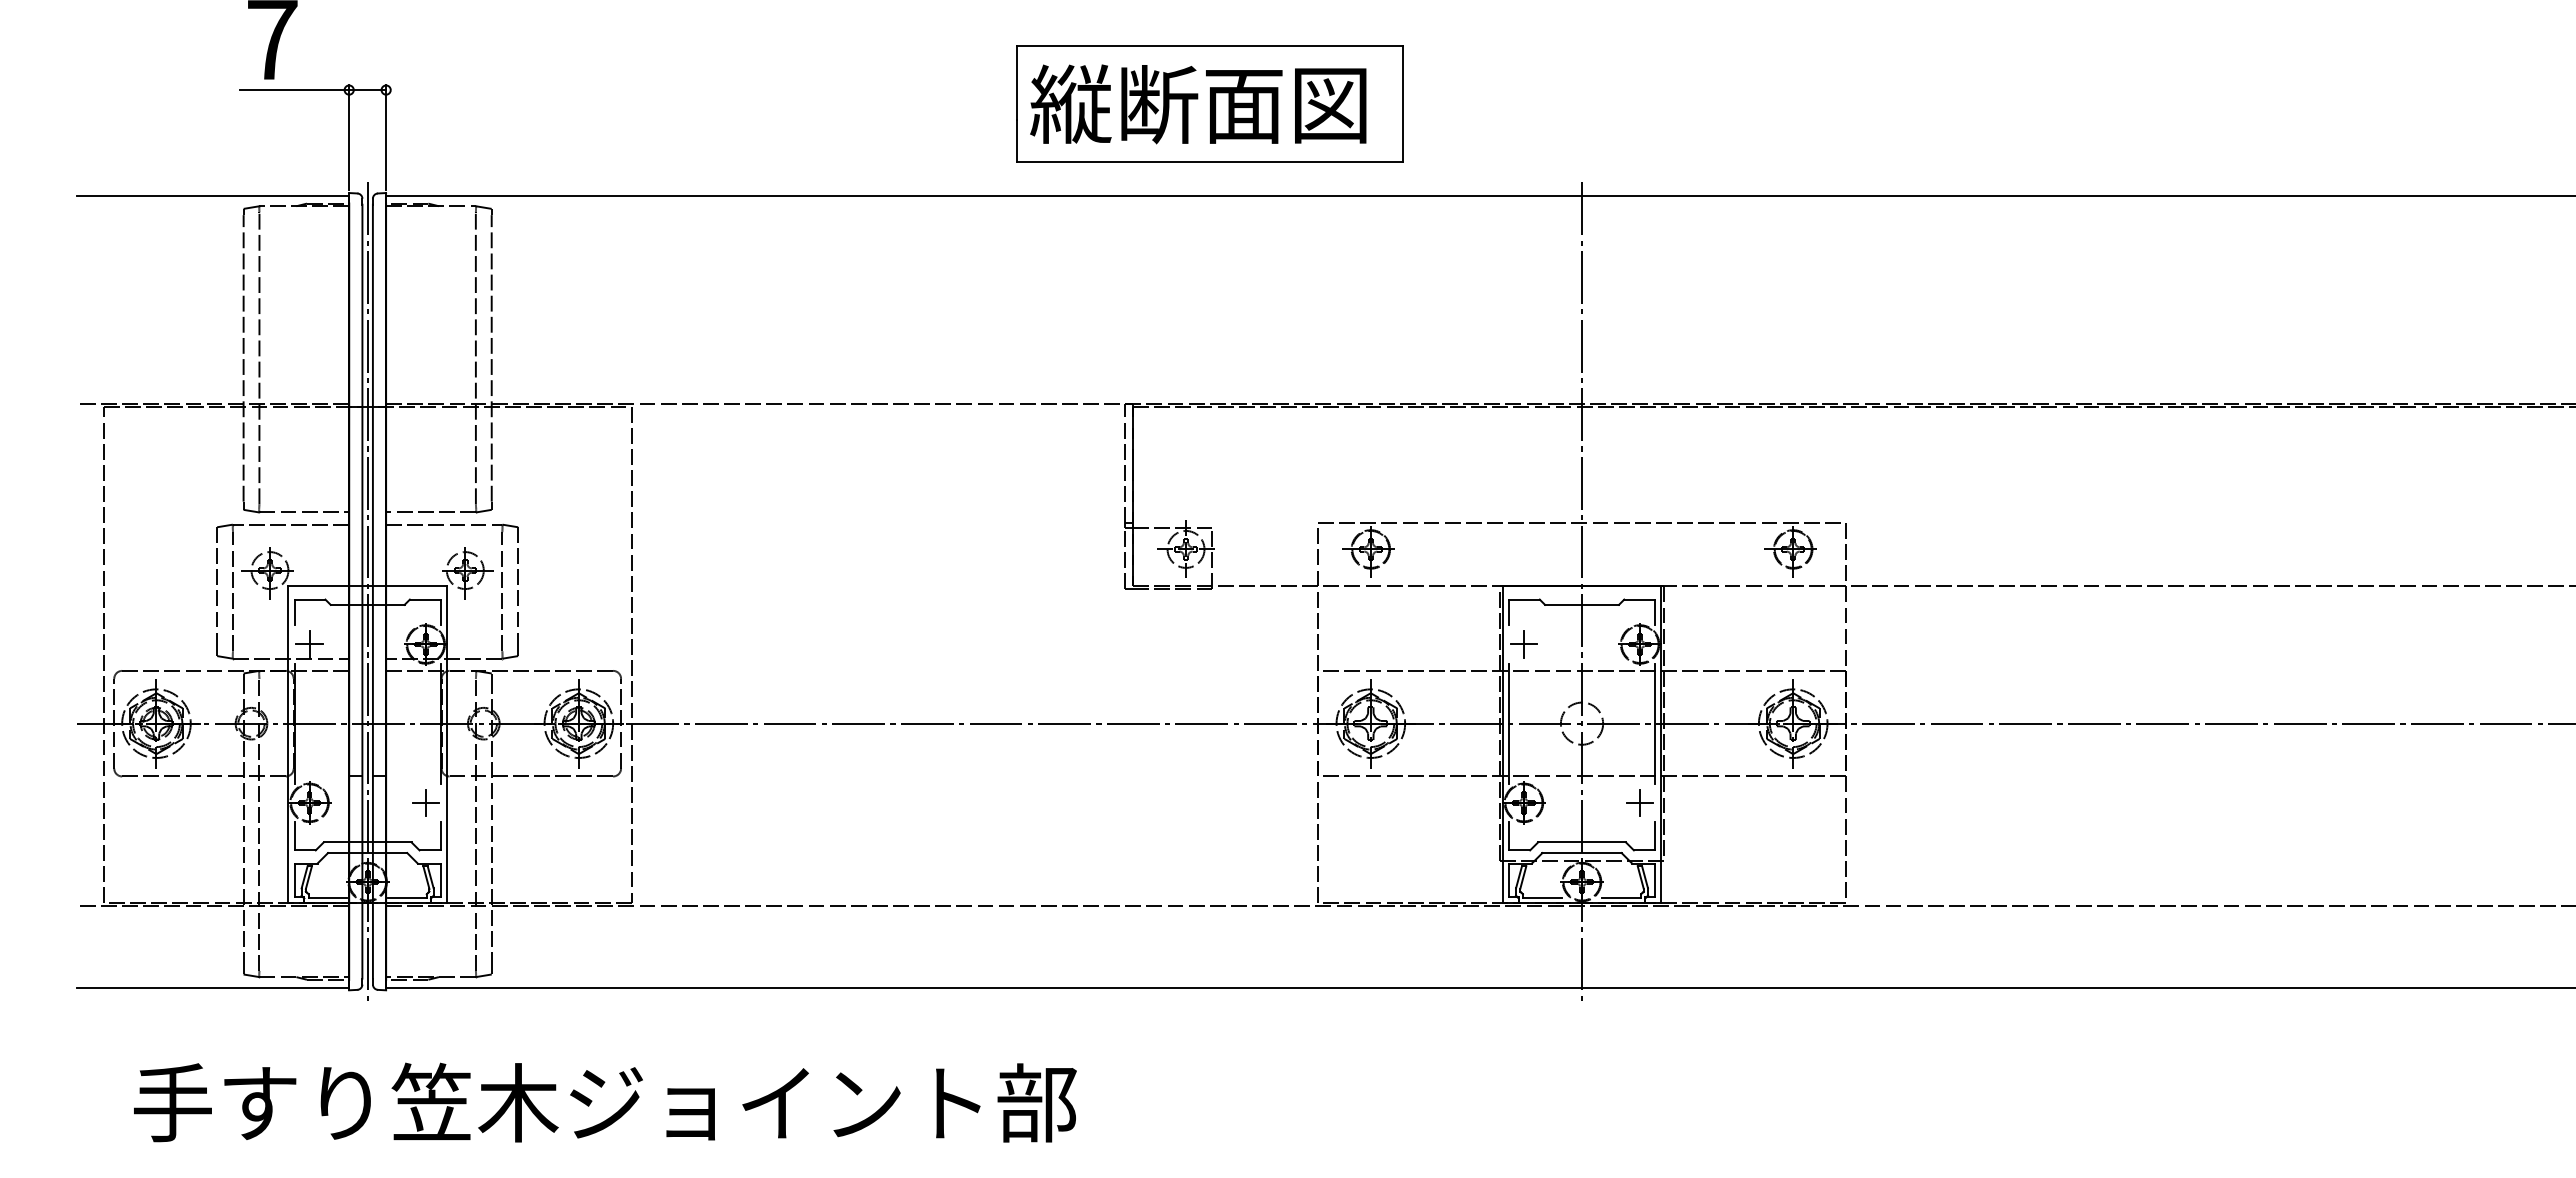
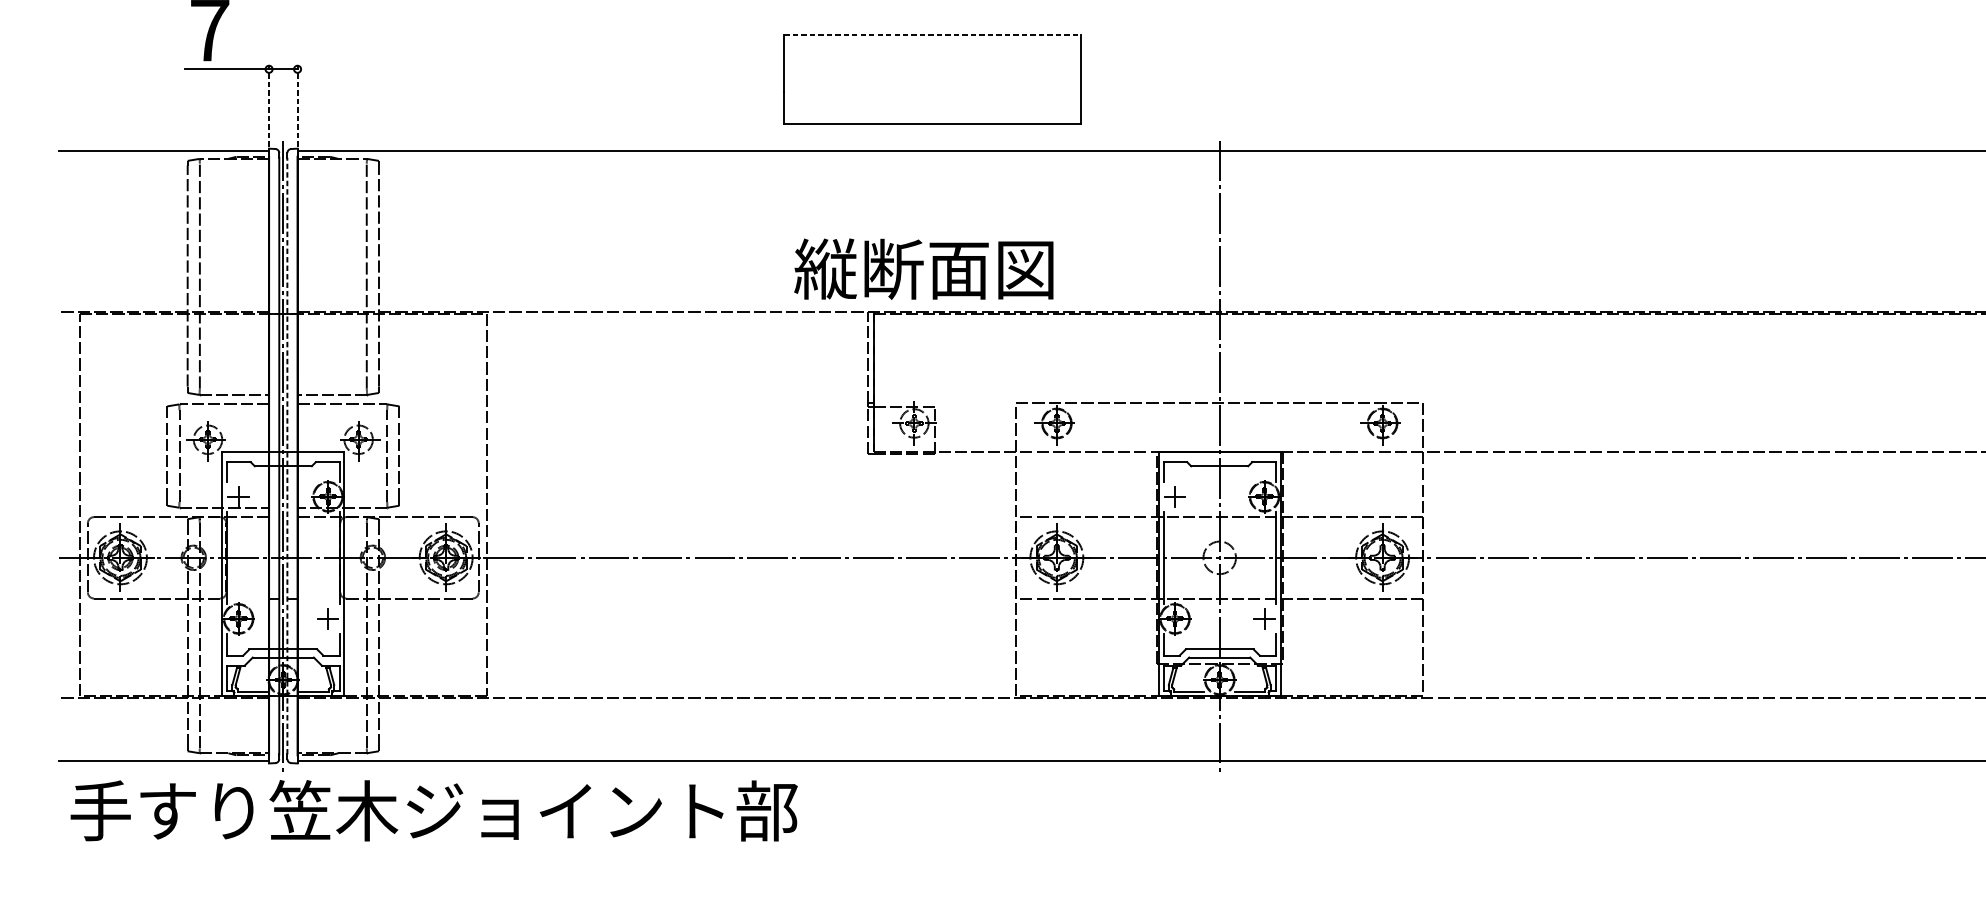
line: (1209, 46) -> (932, 35), solid -> dashed
text: (1198, 104) -> (923, 269), moved
line: (349, 137) -> (269, 105), solid -> dashed
line: (386, 137) -> (297, 105), solid -> dashed
line: (372, 591) -> (287, 455), solid -> dashed
text: (605, 1102) -> (434, 810), moved

